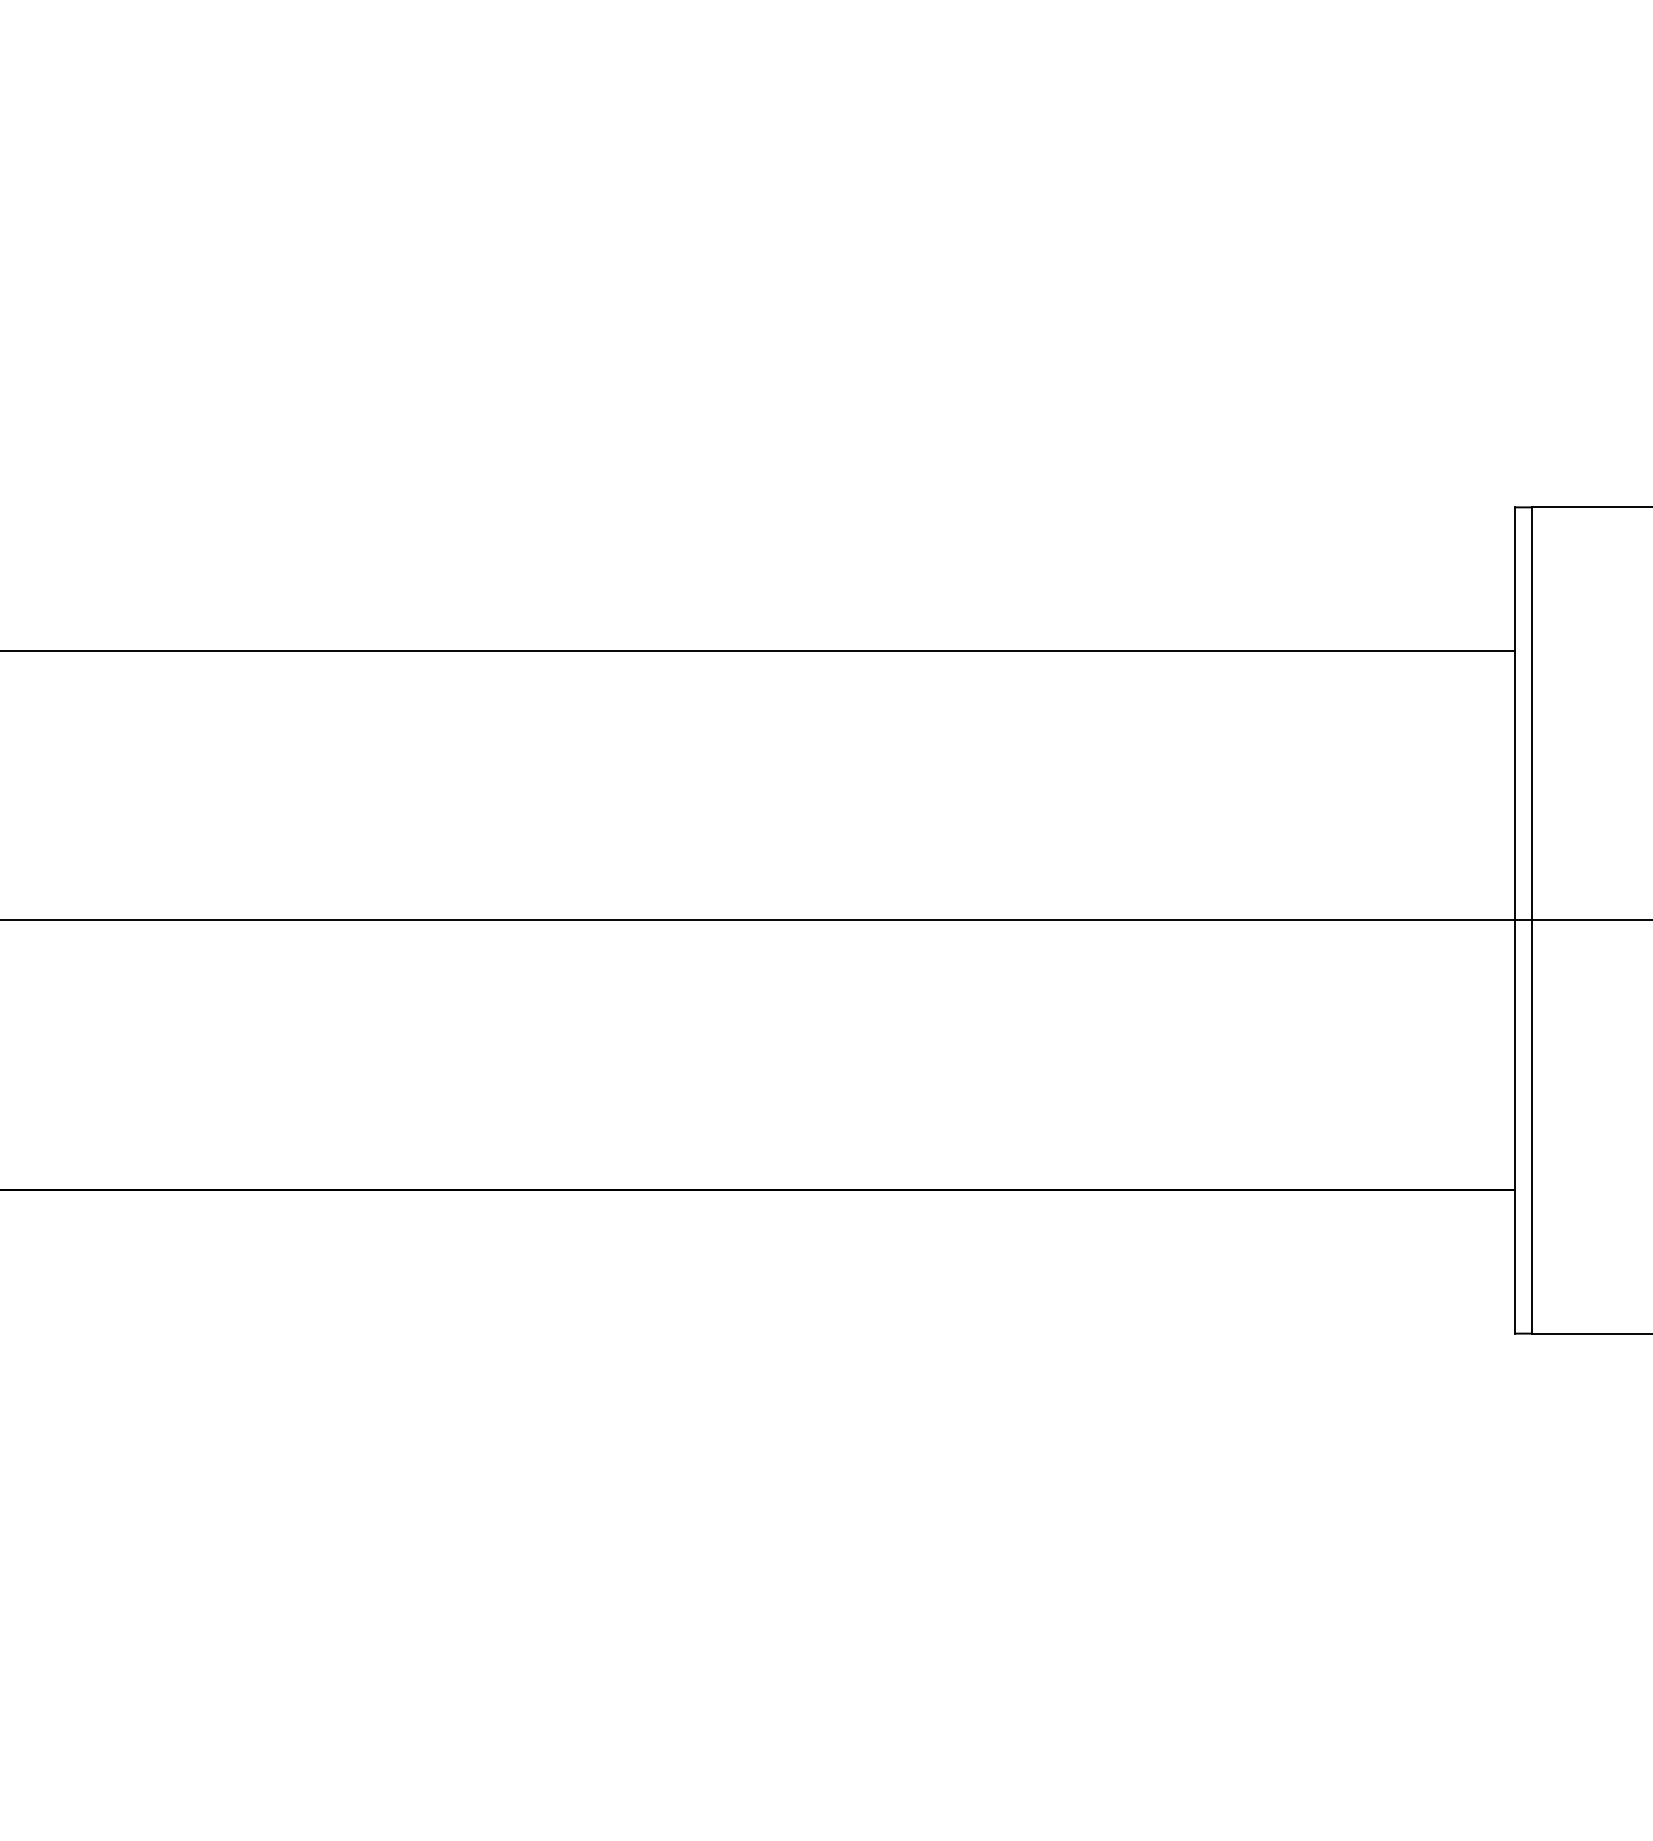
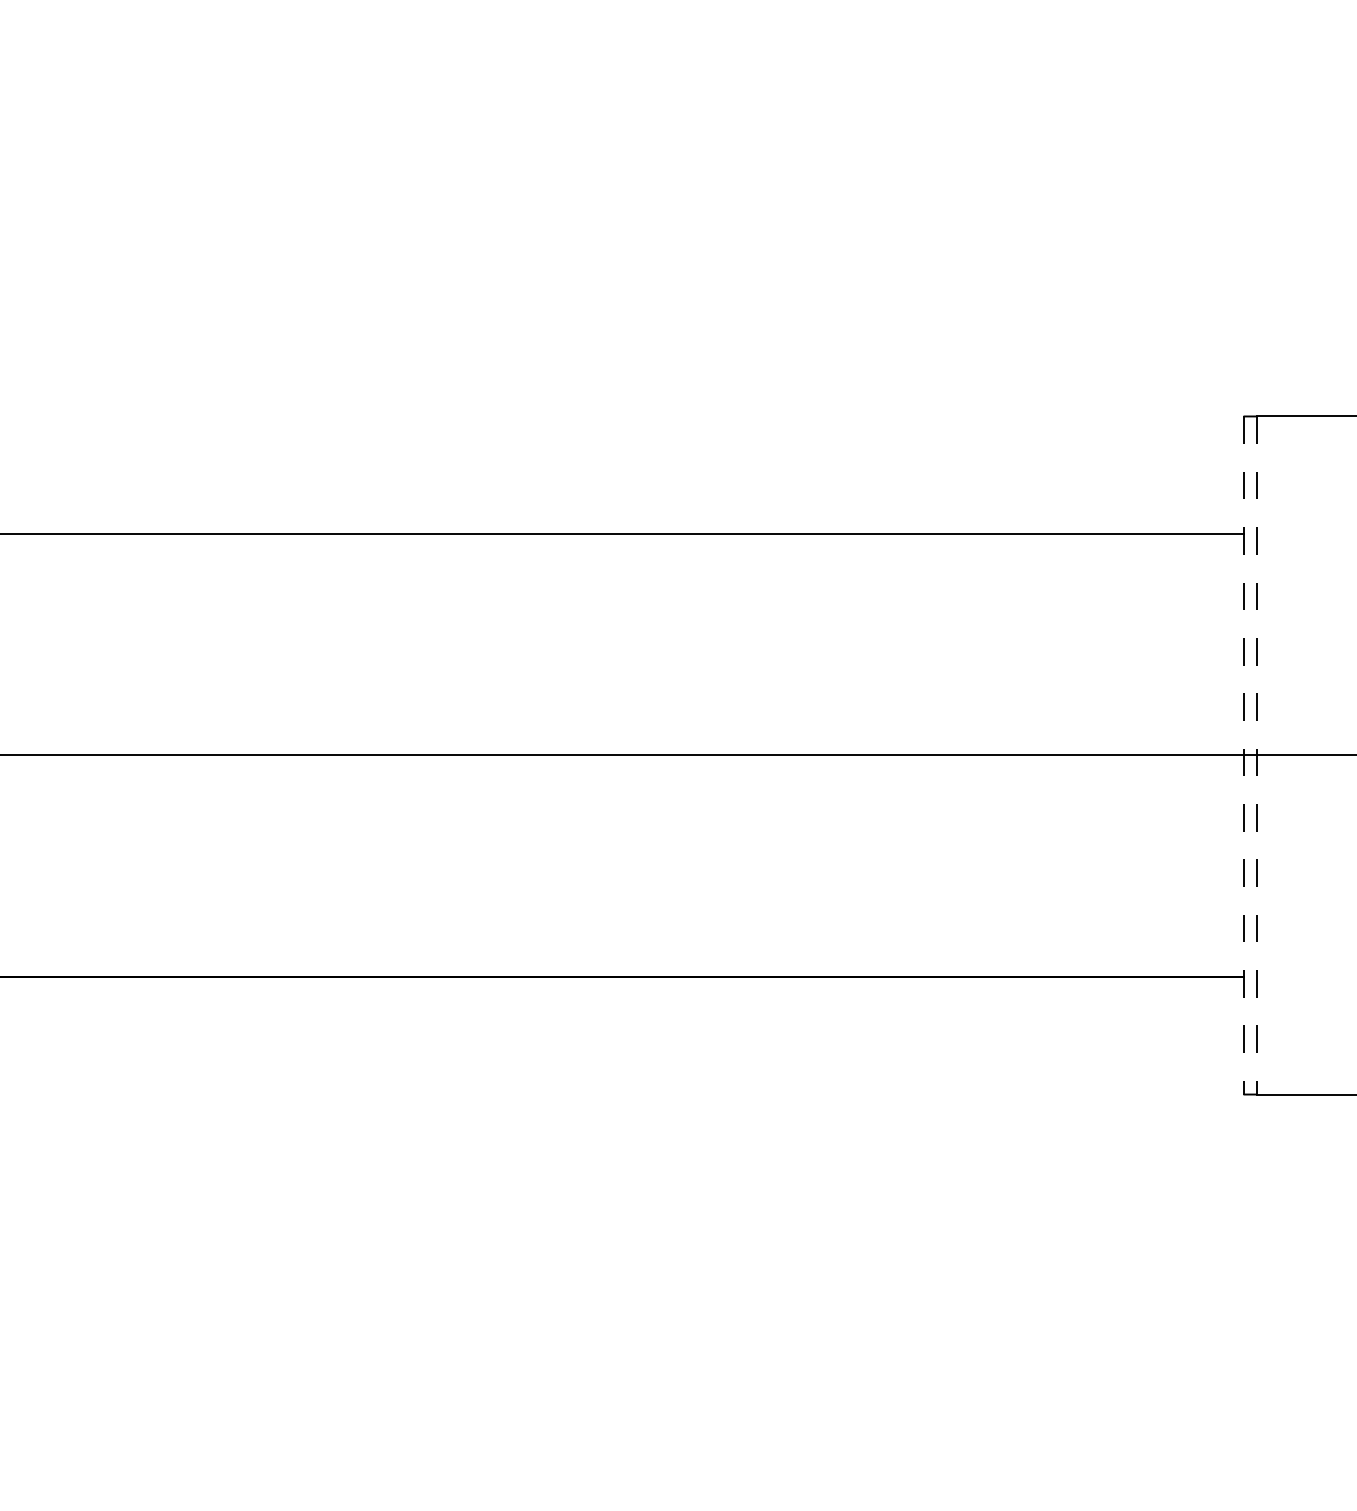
line: (1514, 920) -> (1243, 755), solid -> dashed
line: (1532, 920) -> (1257, 755), solid -> dashed

